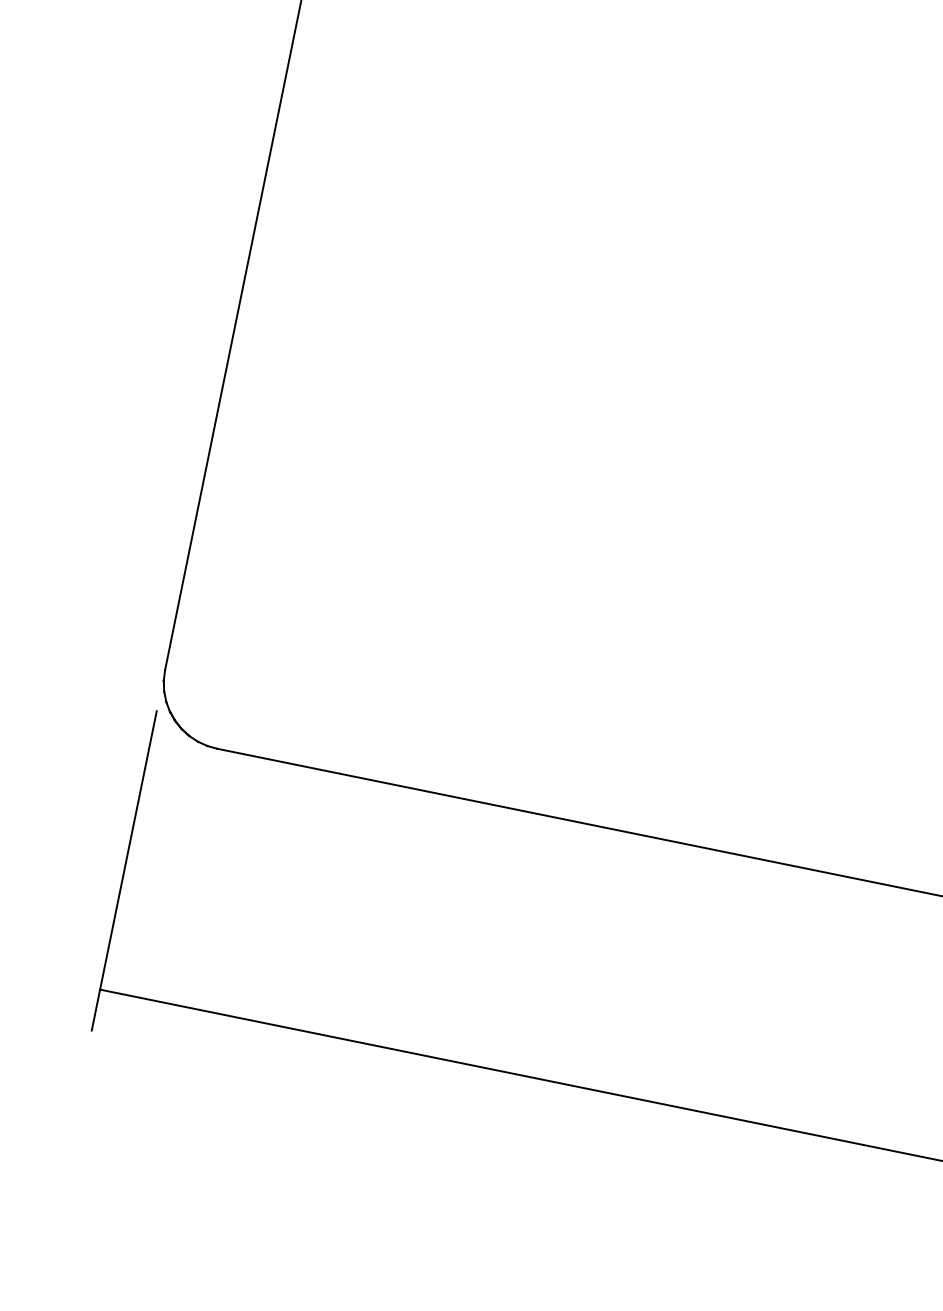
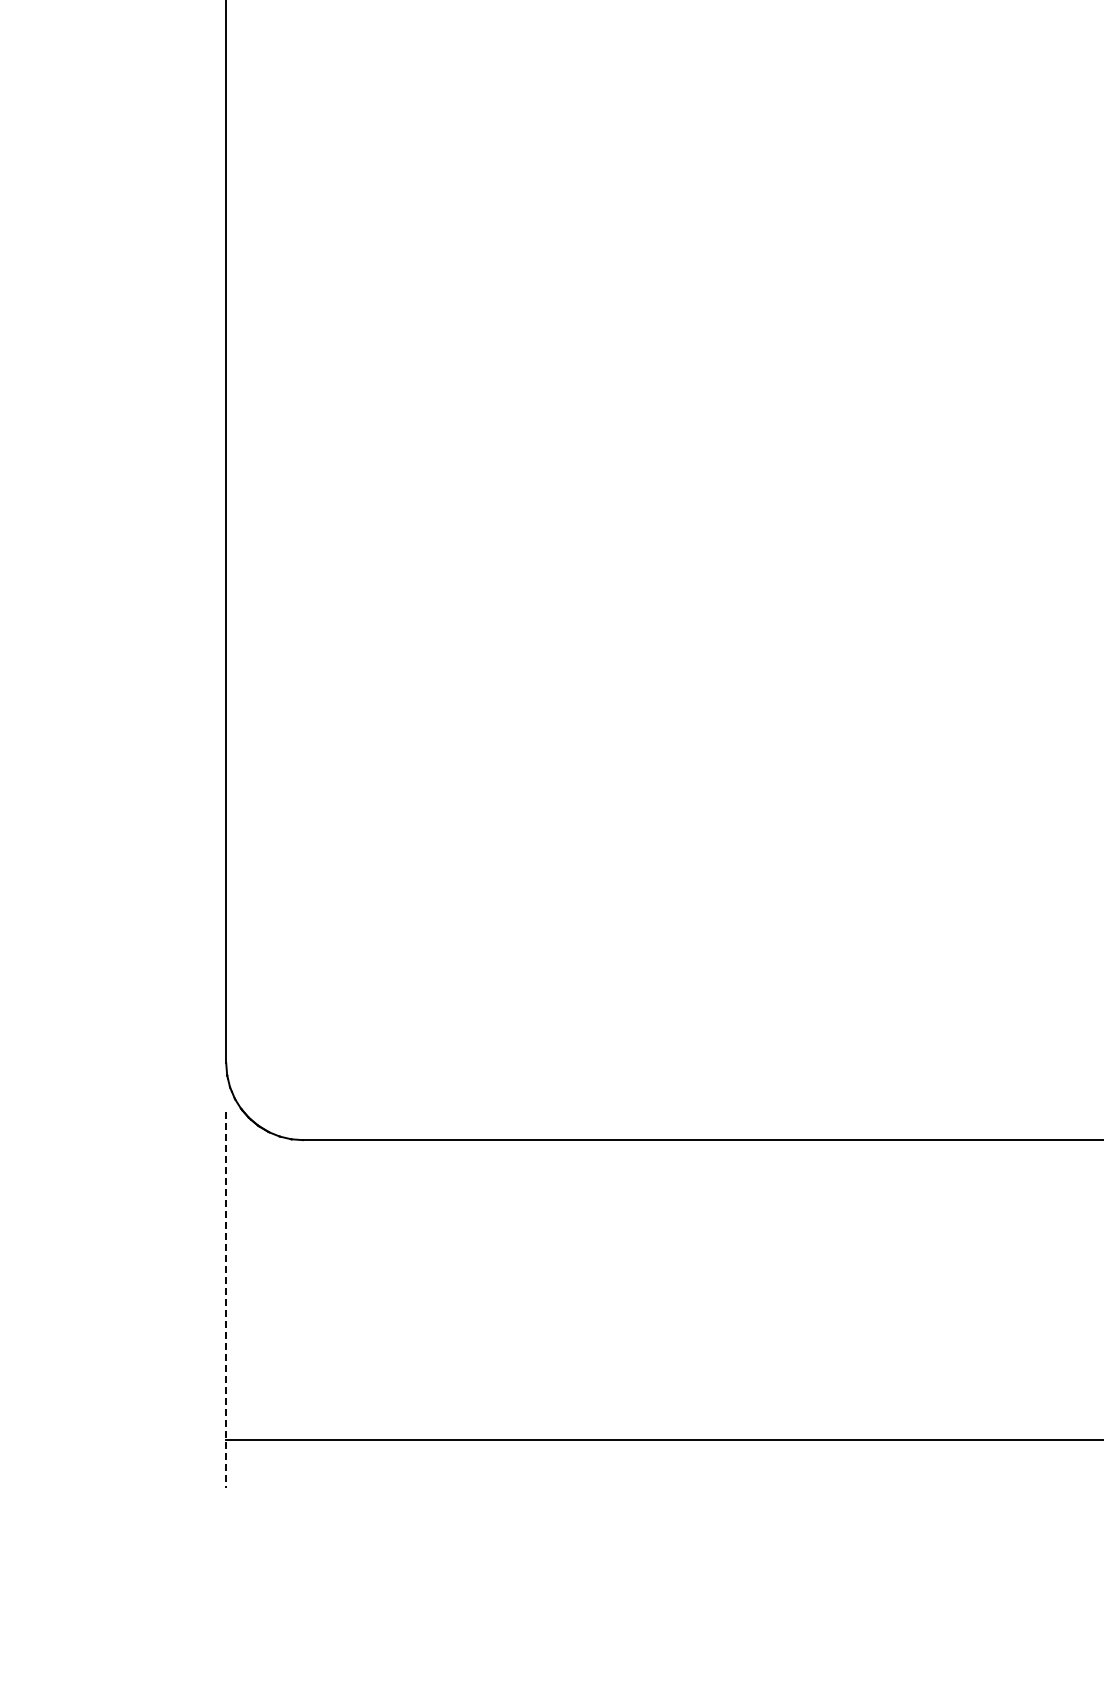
line: (124, 871) -> (226, 1300), solid -> dashed

